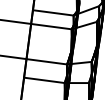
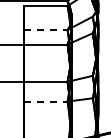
line: (53, 12) -> (46, 29), solid -> dashed
line: (44, 80) -> (46, 101), solid -> dashed

